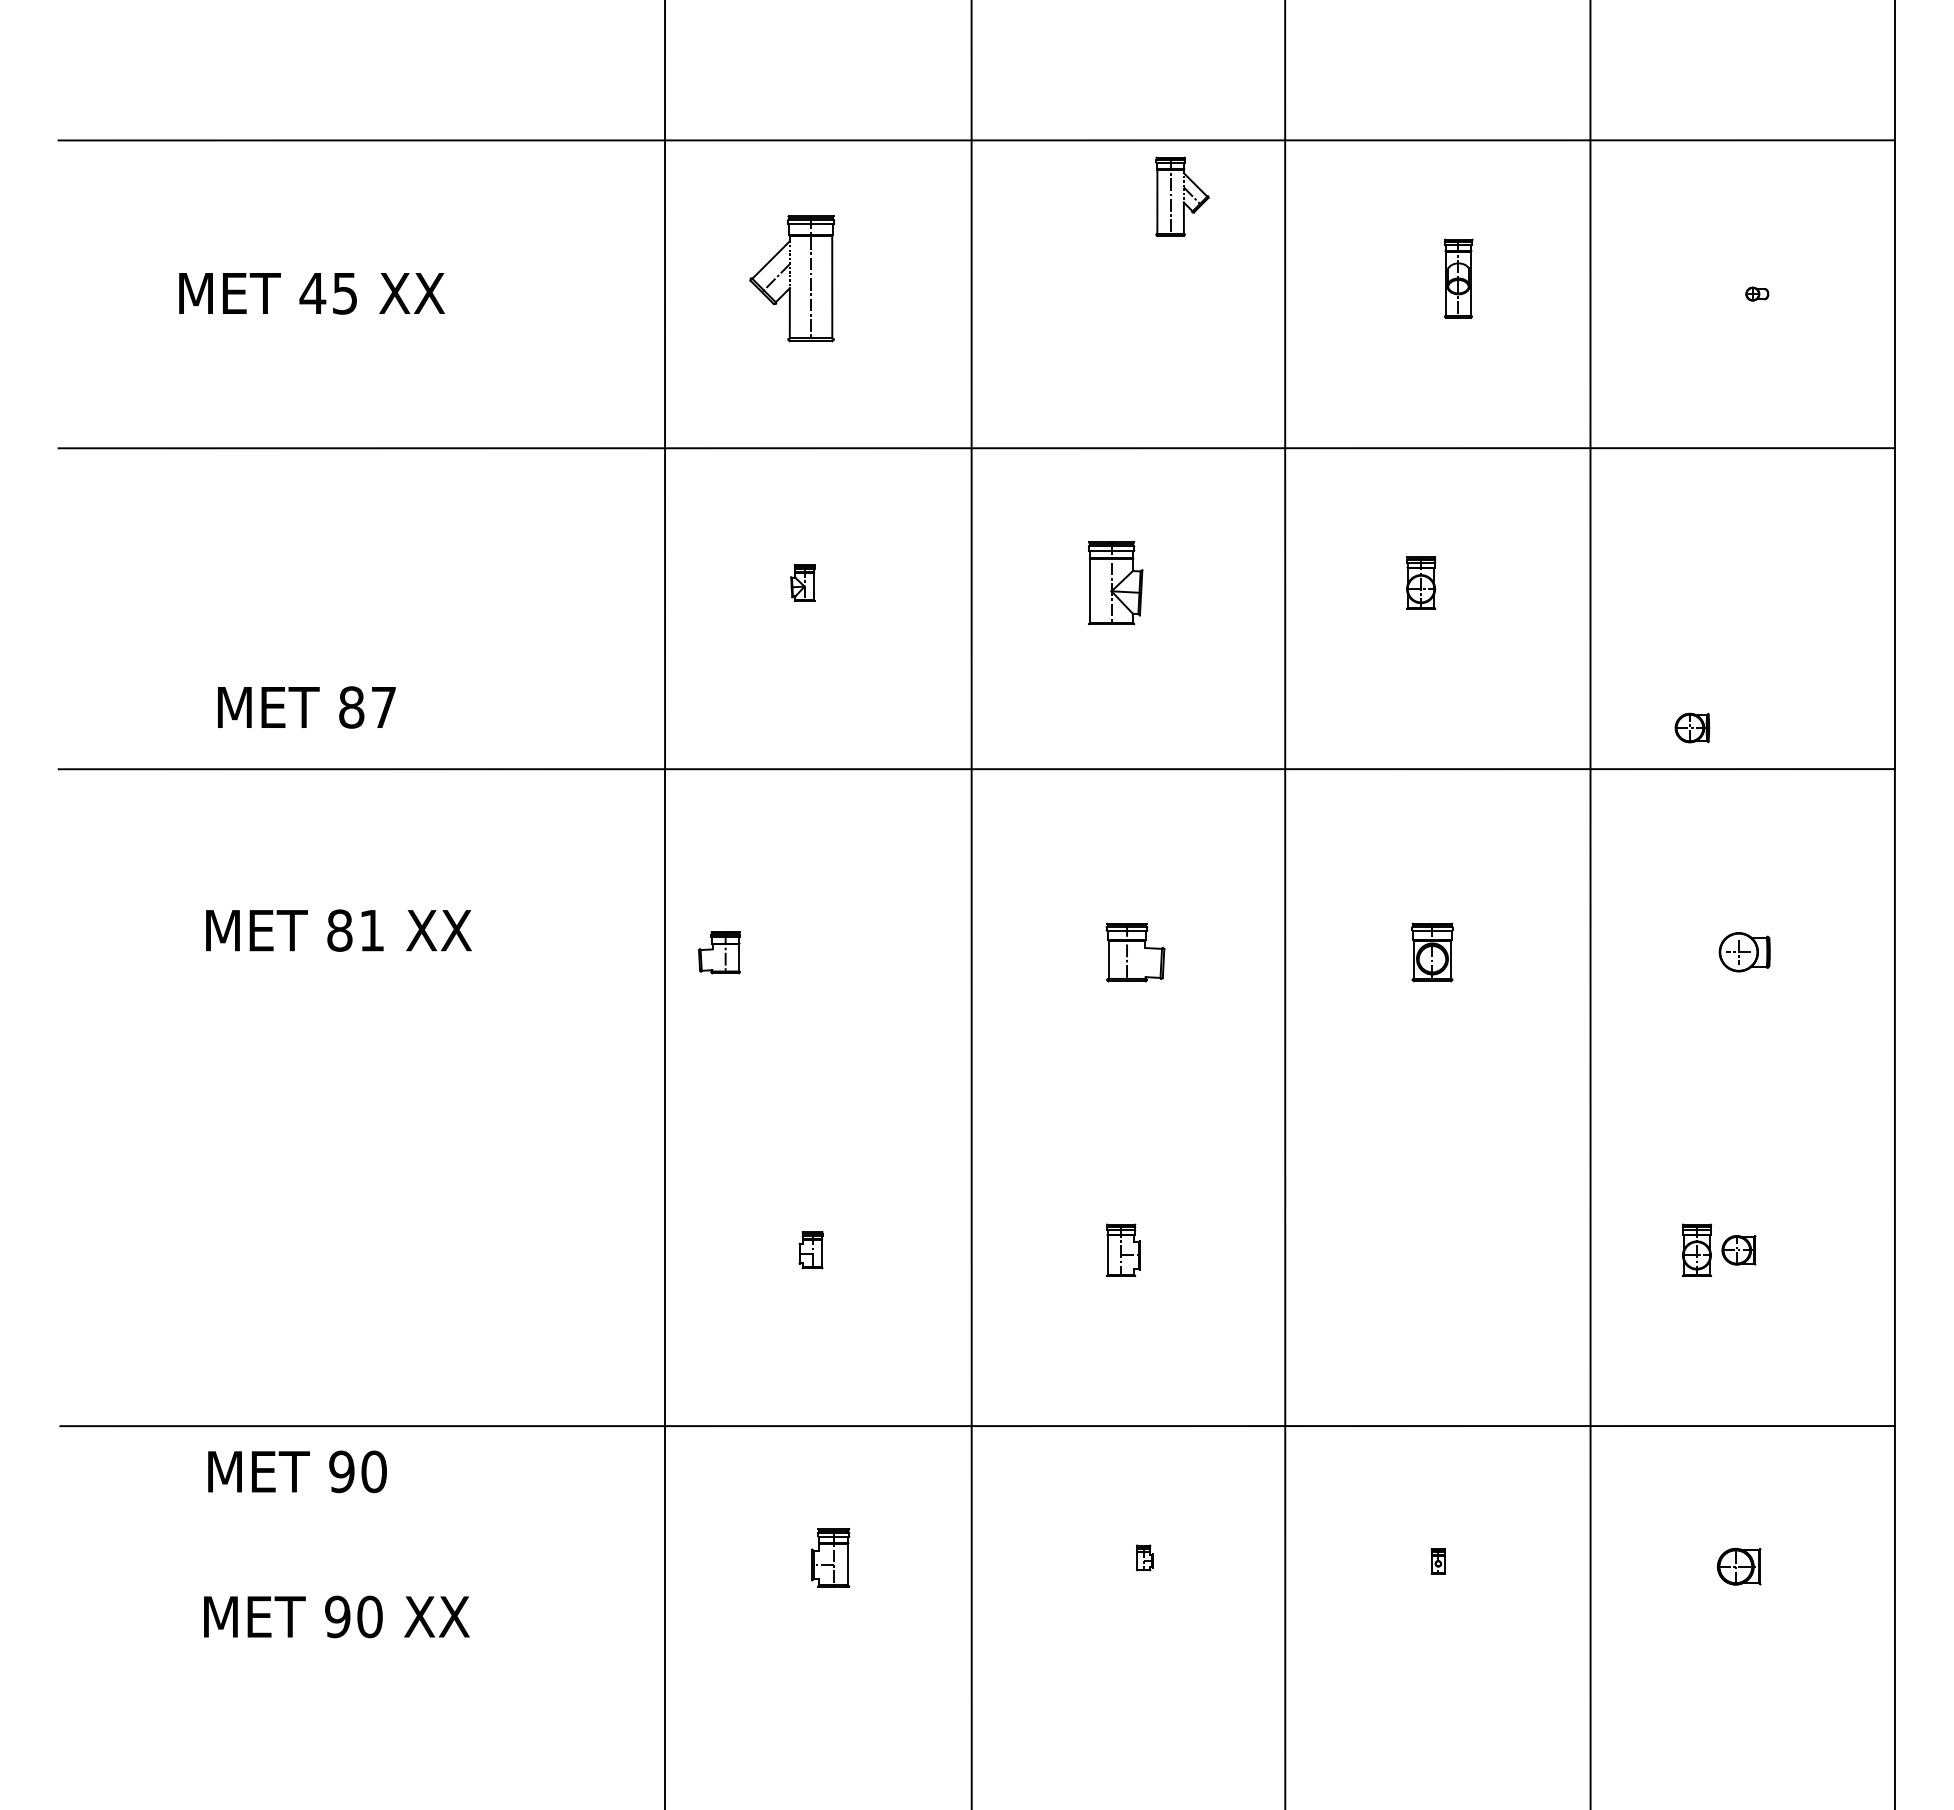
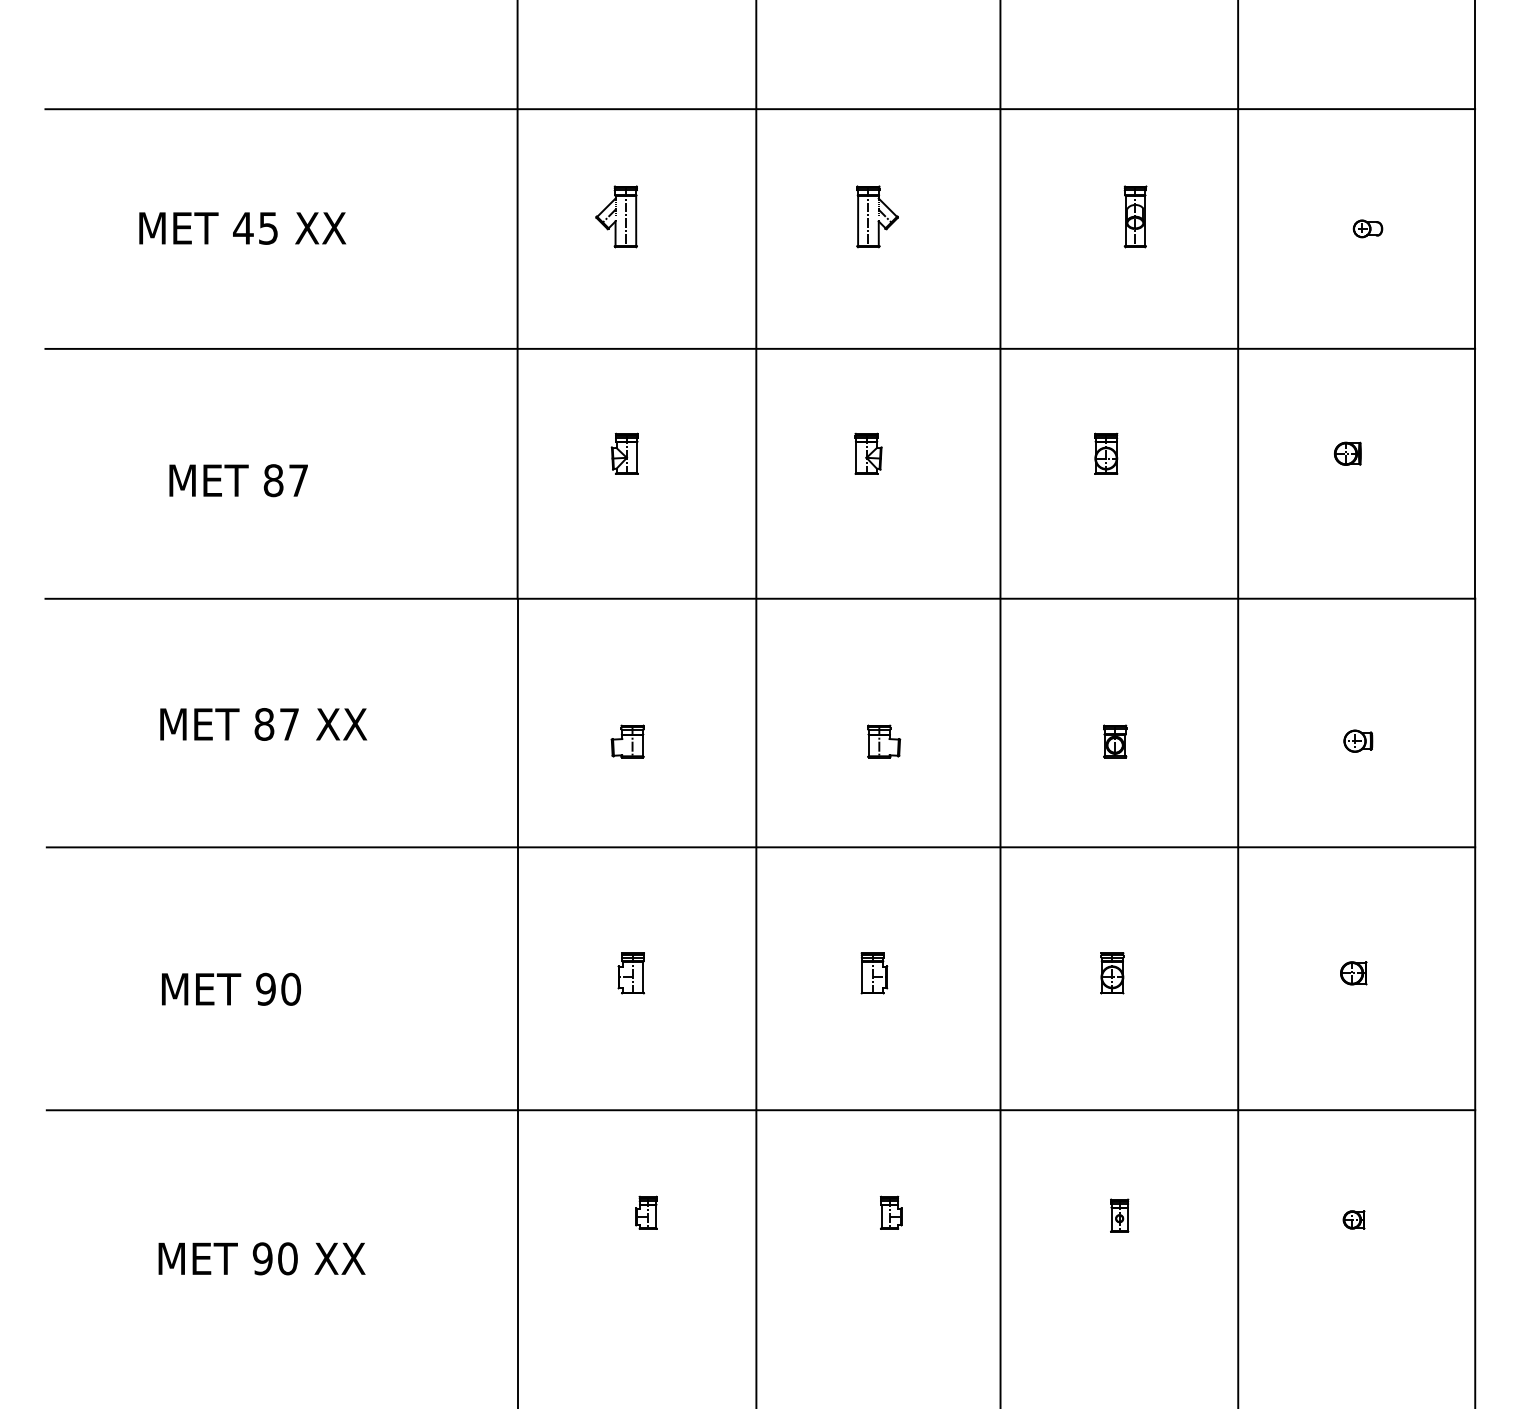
part: (1182, 196) -> (877, 216), moved
part: (792, 278) -> (616, 216), size x0.62
part: (1757, 293) -> (1368, 228), size x1.67
part: (802, 582) -> (624, 453), size x1.43
part: (1115, 582) -> (868, 453), size x0.62
text: (306, 707) -> (238, 480), moved
part: (1691, 727) -> (1347, 453), moved
text: (371, 930) -> (289, 724), 81 -> 87
part: (1744, 951) -> (1358, 740), size x0.71
part: (719, 952) -> (627, 741), moved
part: (1135, 952) -> (883, 741), size x0.71
part: (1432, 952) -> (1115, 741), size x0.71
line: (977, 1088) -> (760, 847), added
part: (810, 1249) -> (630, 972), size x1.43
part: (1696, 1249) -> (1112, 972), moved
text: (297, 1471) -> (231, 989), moved
part: (830, 1557) -> (646, 1212), size x0.71
part: (1144, 1557) -> (890, 1212), size x1.67
part: (1438, 1561) -> (1119, 1215), size x1.67
part: (1739, 1567) -> (1354, 1220), size x0.62

